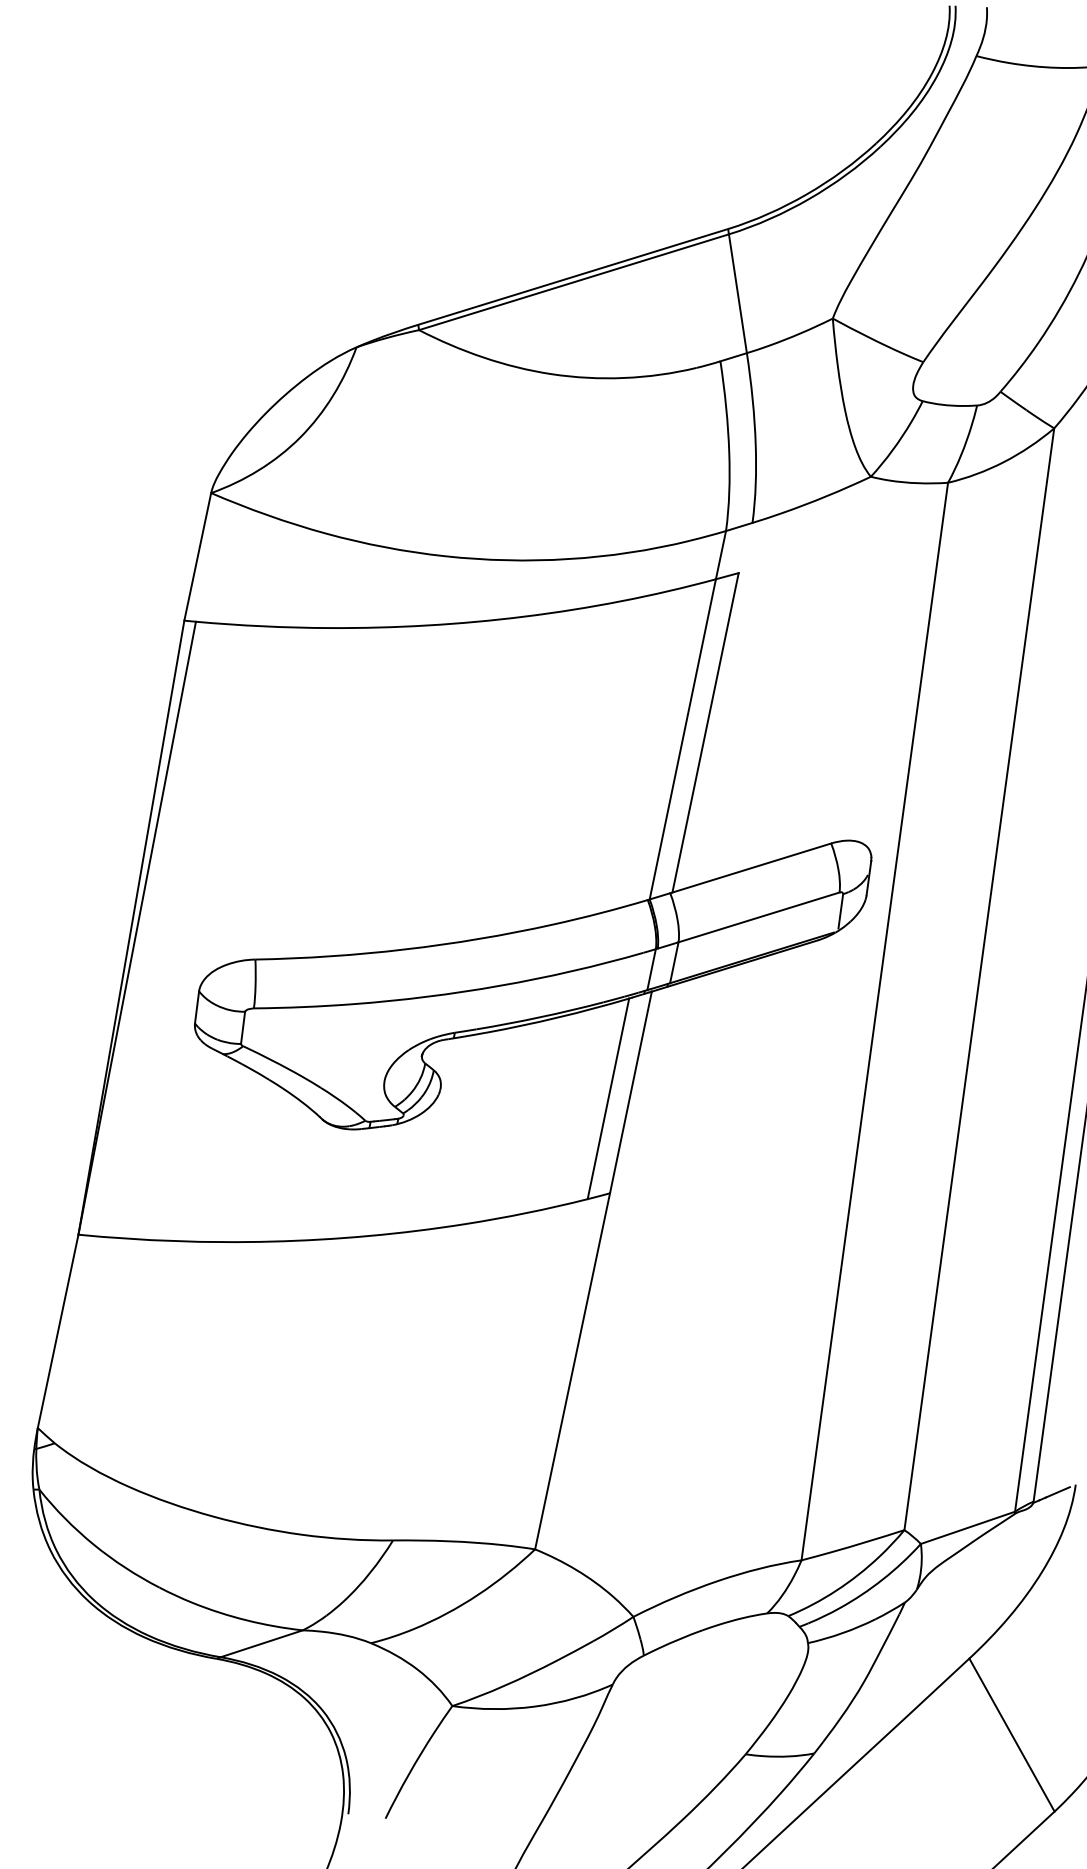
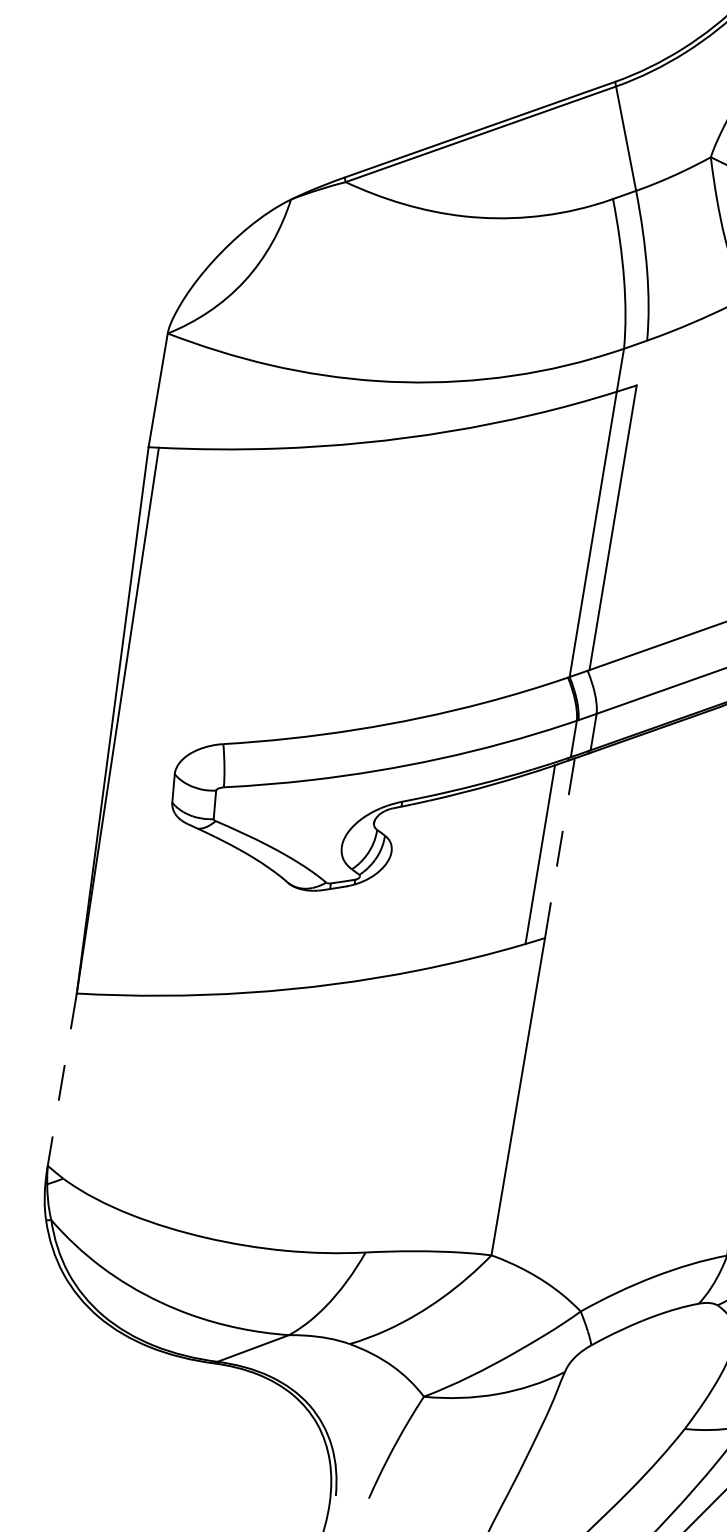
line: (630, 1092) -> (559, 848), solid -> dashed
line: (58, 1331) -> (62, 1079), solid -> dashed

